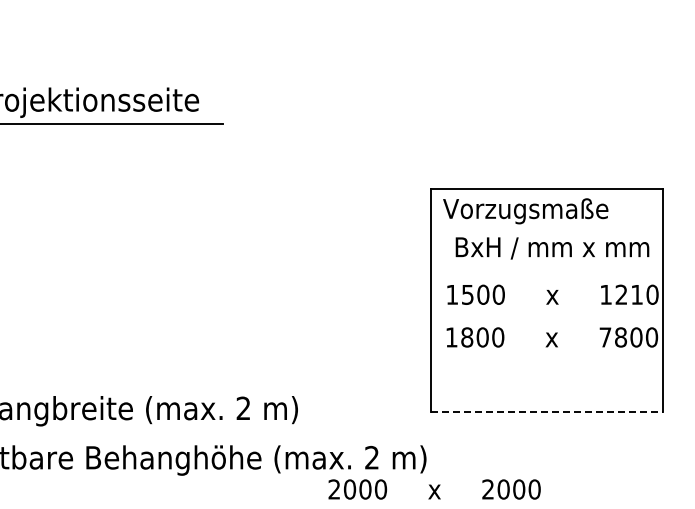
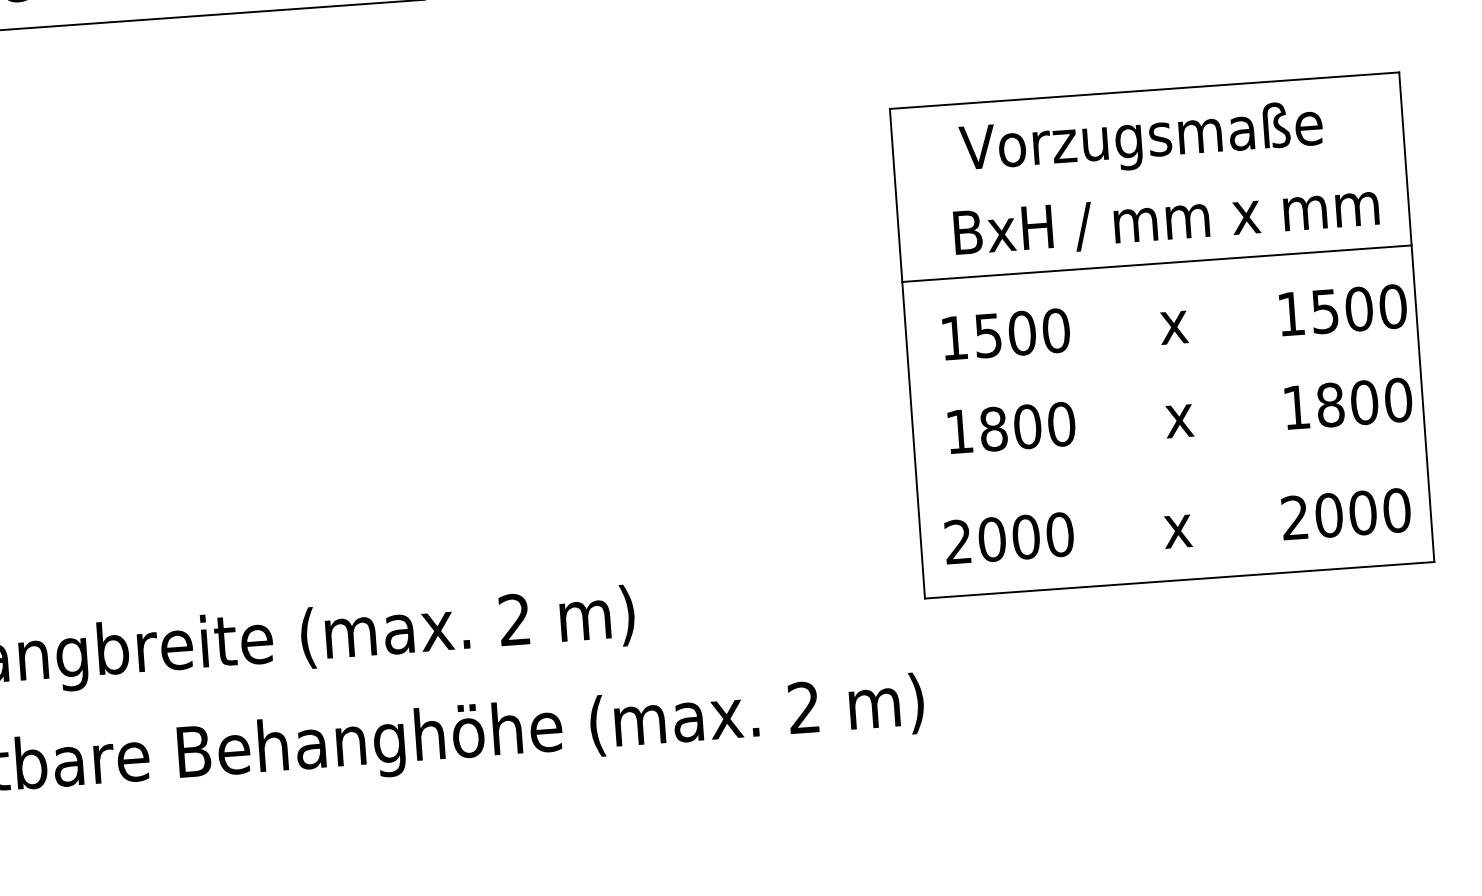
text: (525, 211) -> (1141, 141), moved
line: (546, 267) -> (1156, 263), added
text: (629, 294) -> (1342, 309), 1210 -> 1500
text: (605, 337) -> (1296, 407), 7800 -> 1800
line: (547, 412) -> (1181, 581), dashed -> solid
text: (434, 489) -> (1177, 526), moved

